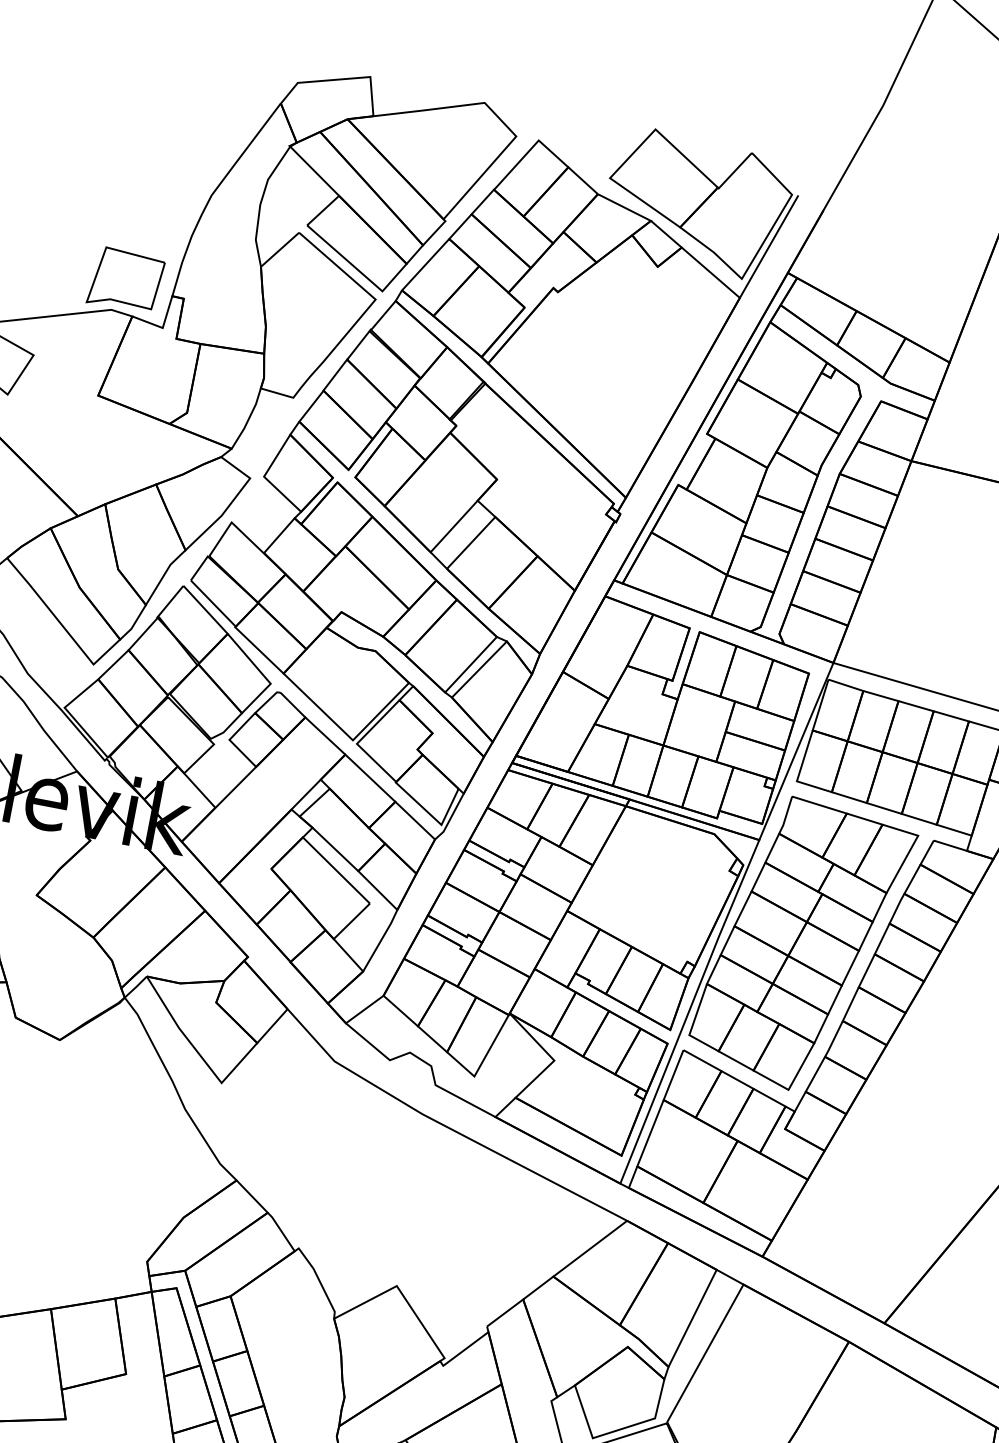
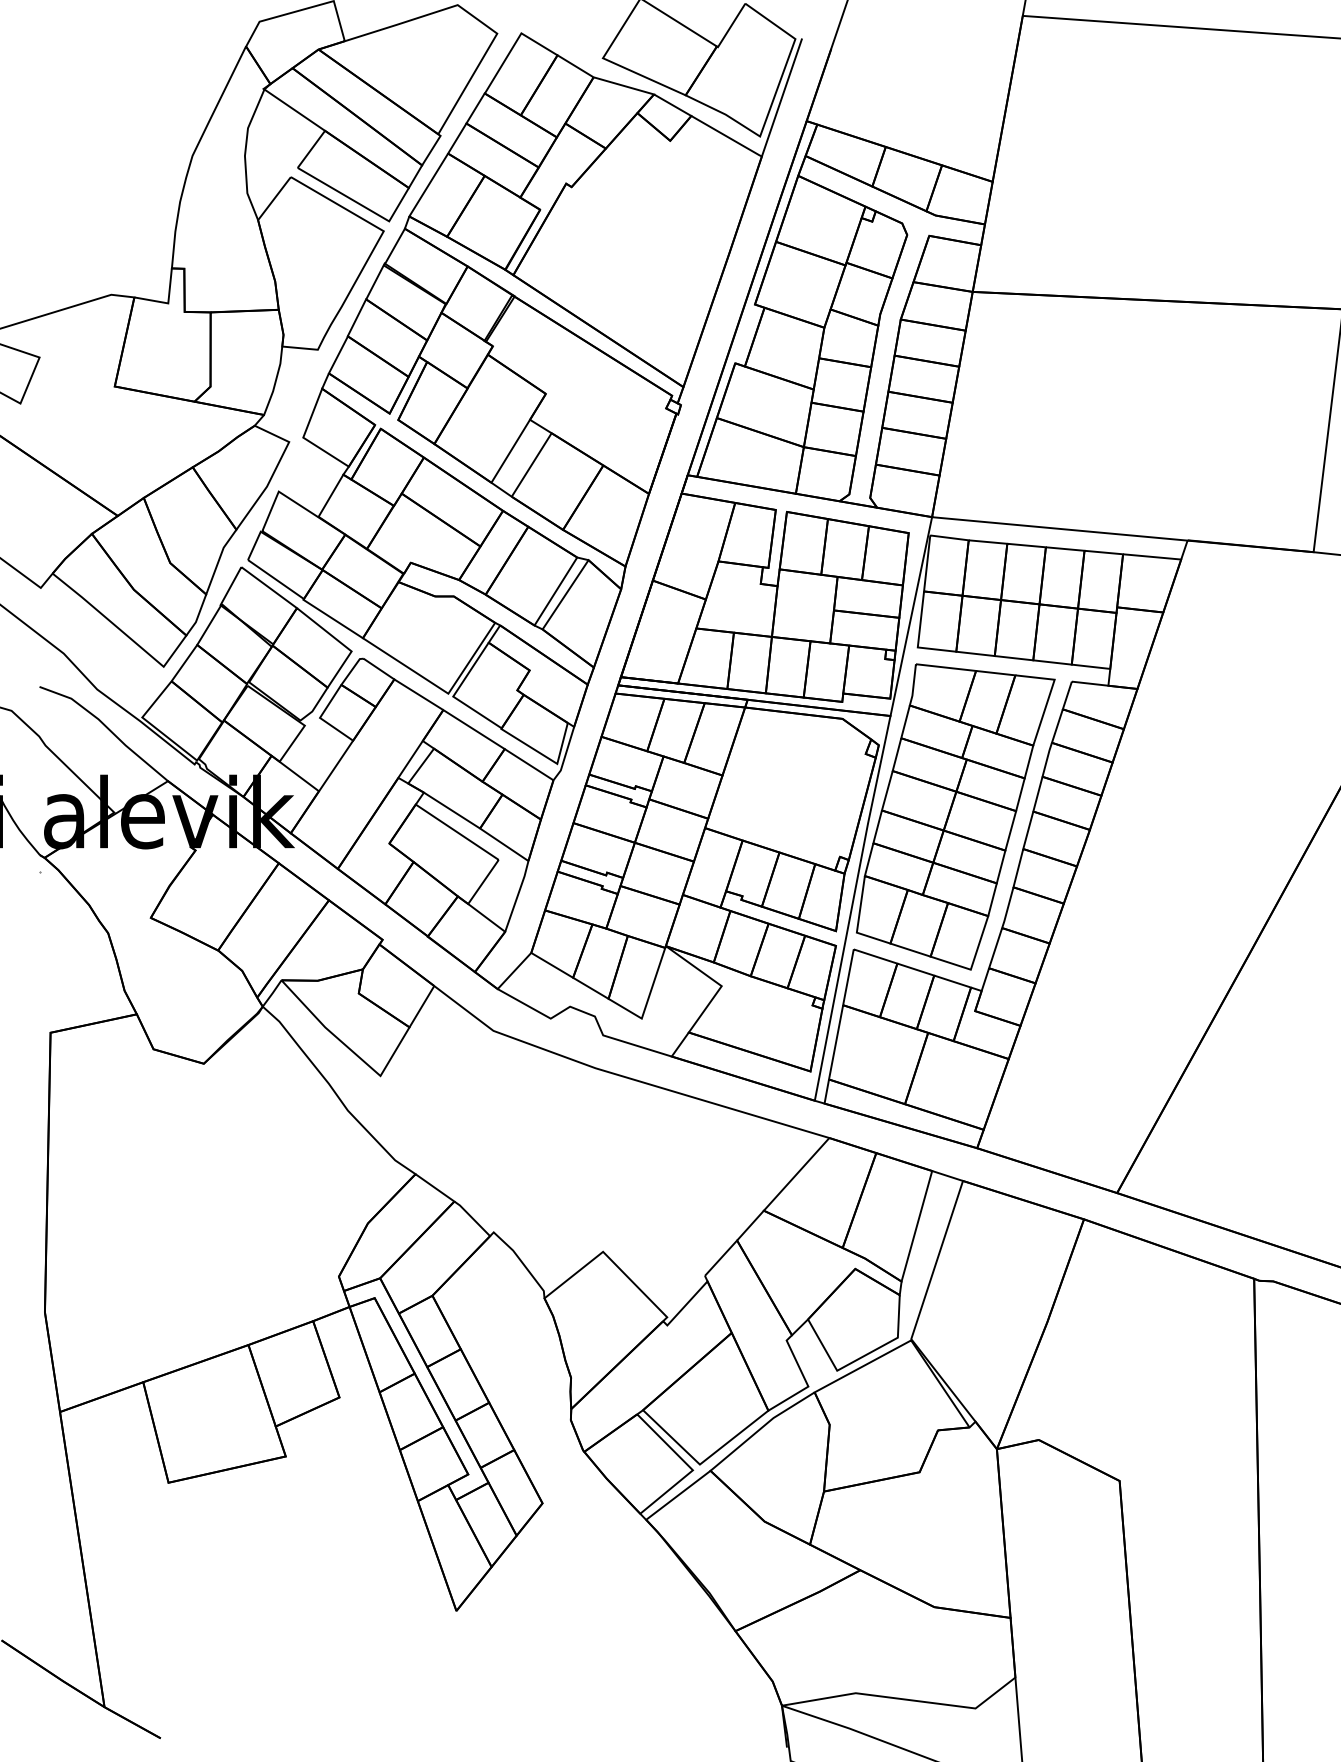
part: (125, 280) -> (120, 261), removed

